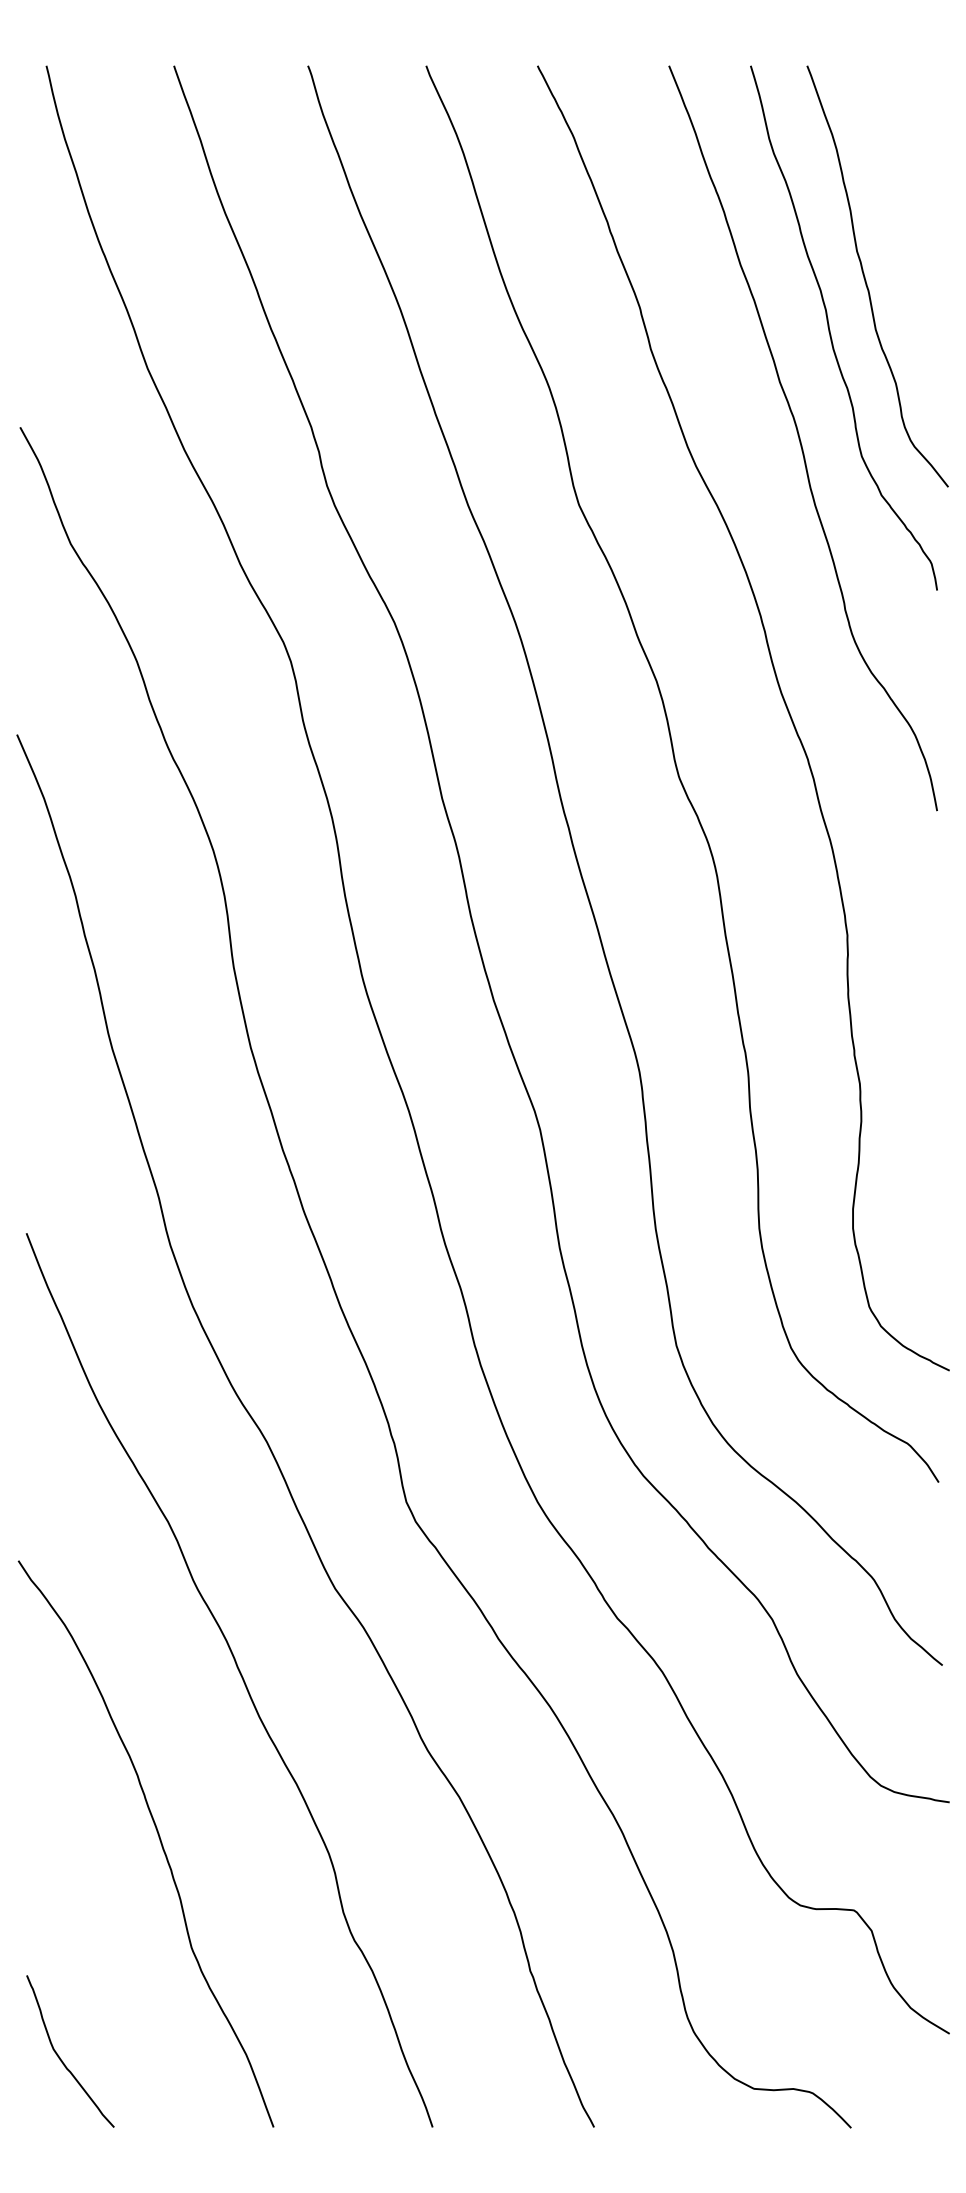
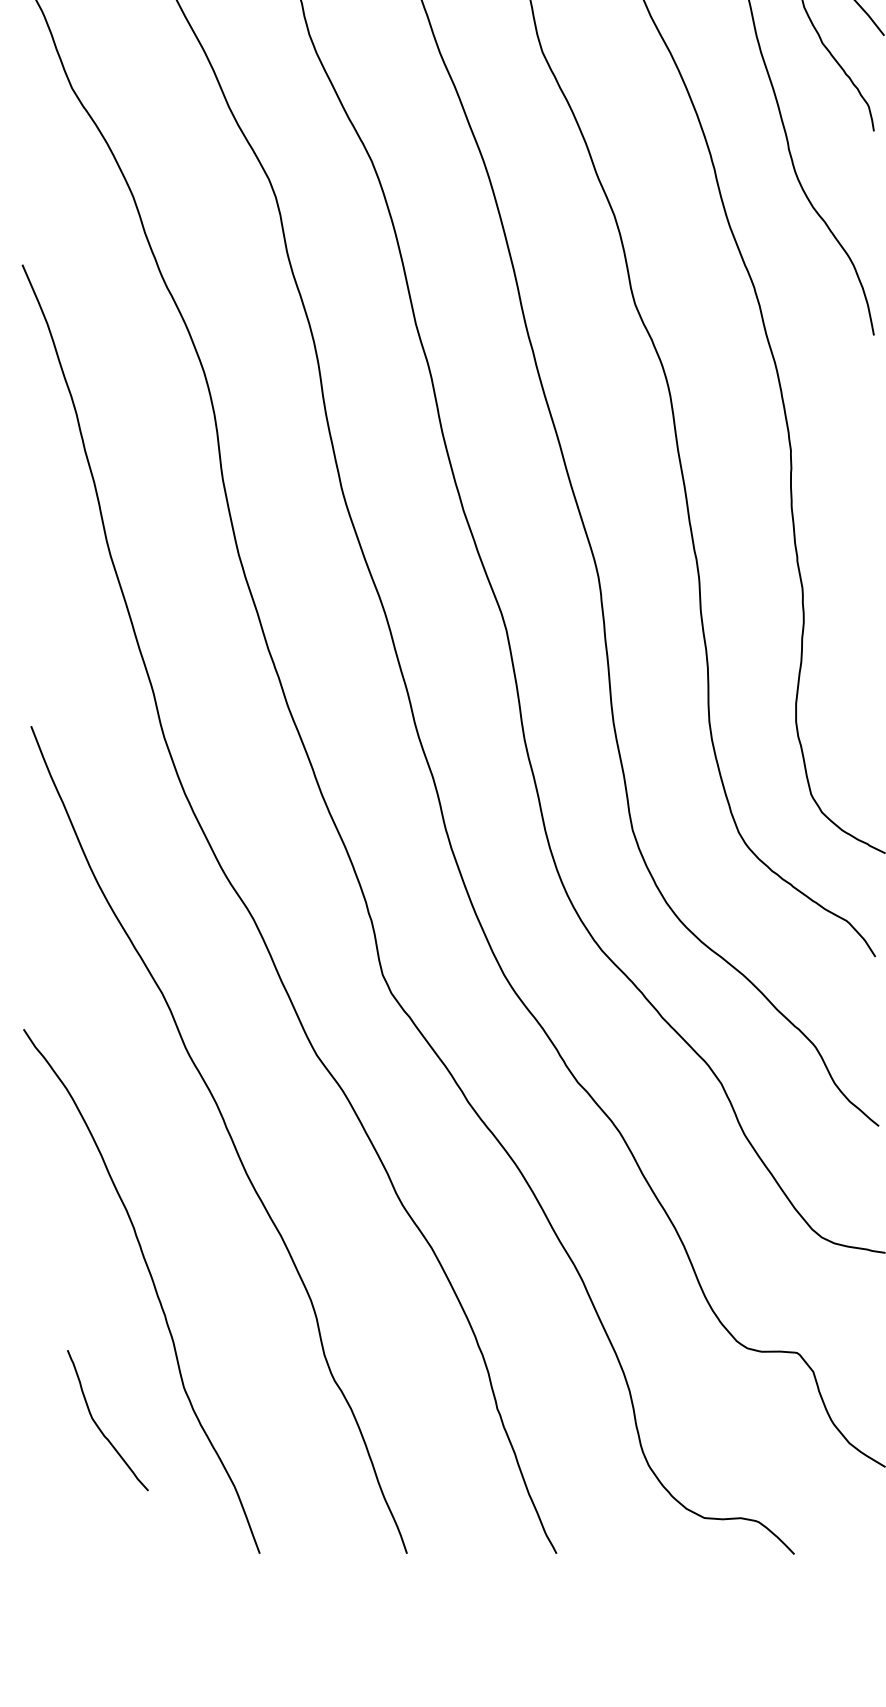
curve: (60, 2057) -> (98, 1426), moved

